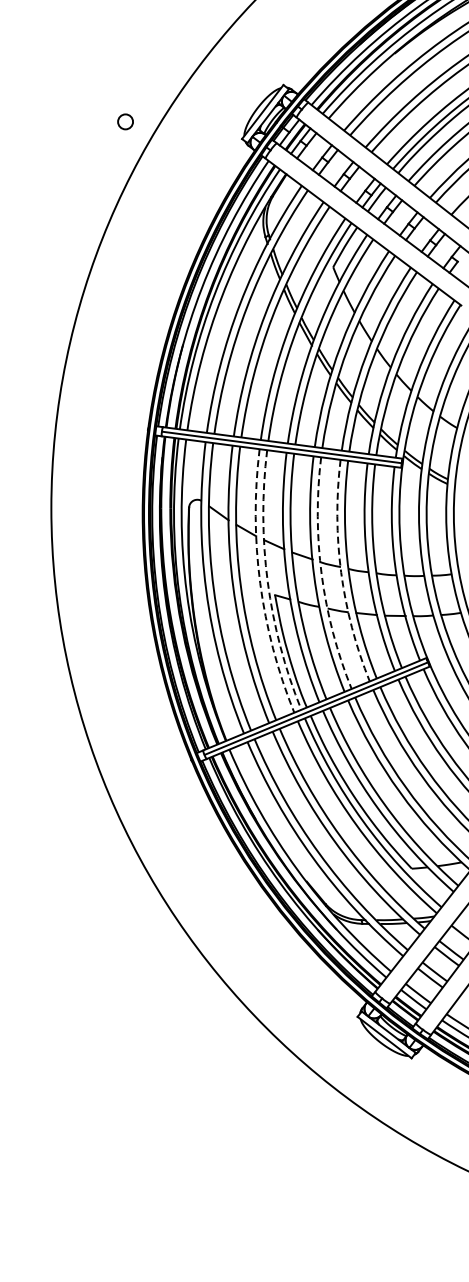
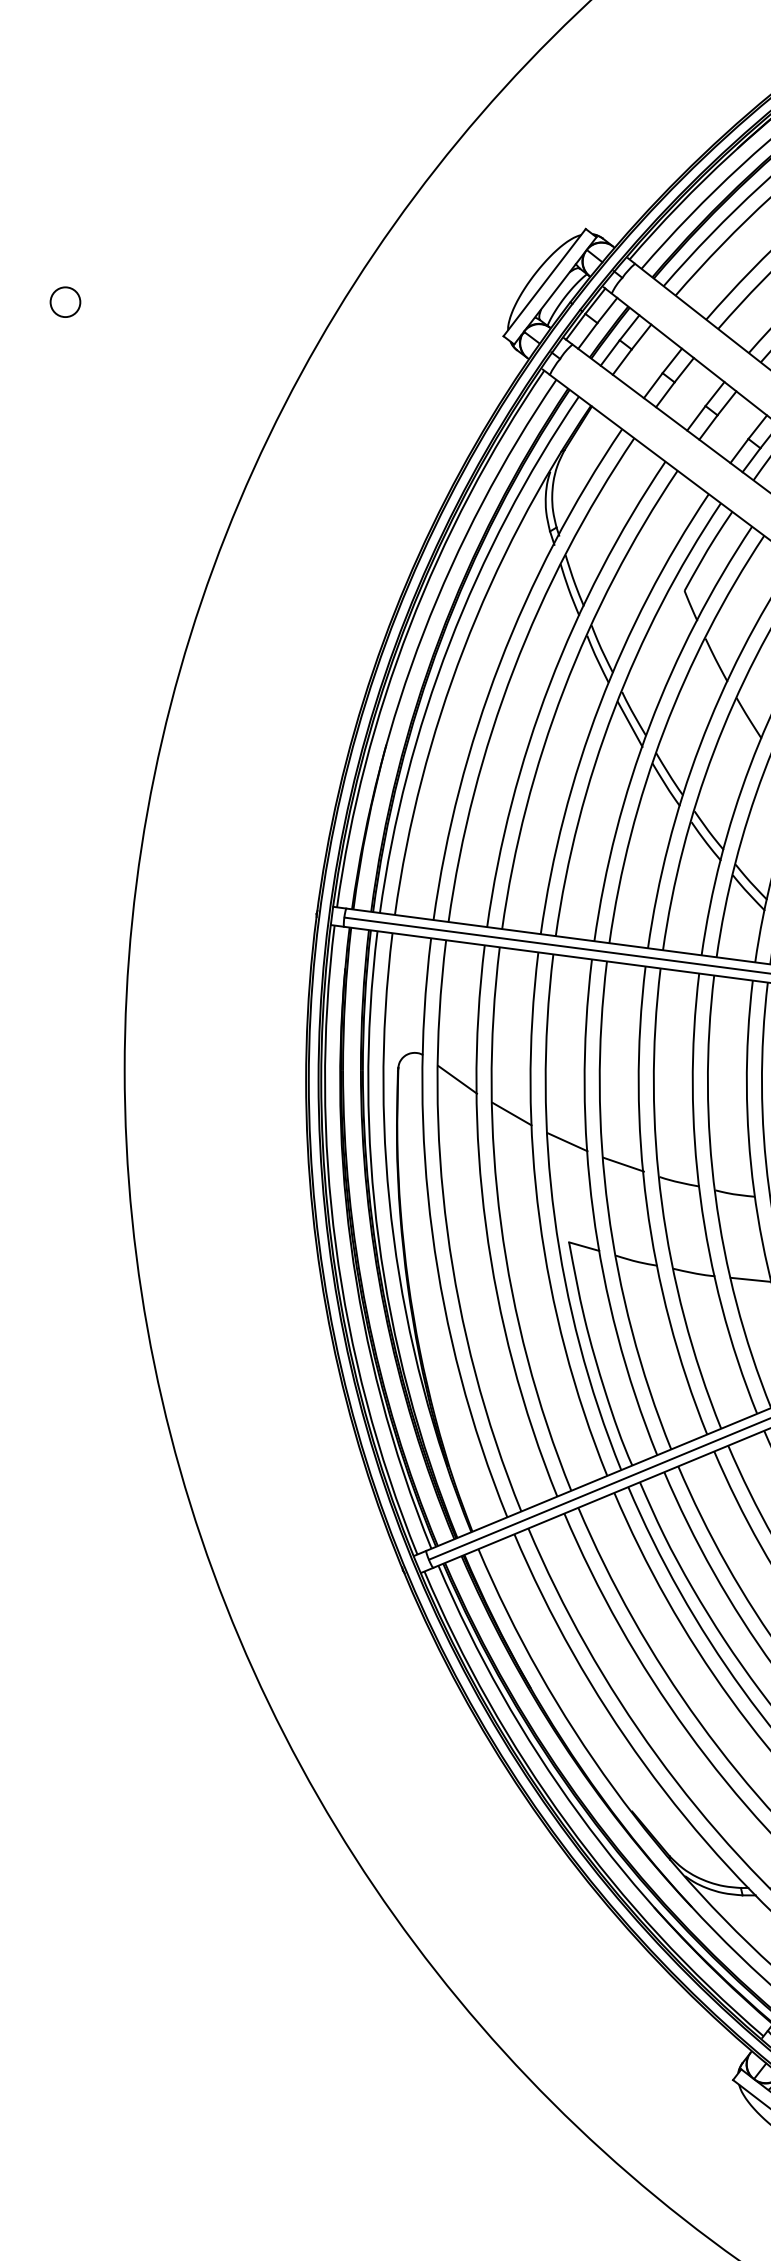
circle: (125, 121) -> (65, 301), moved
arc: (341, 572) -> (701, 1197), dashed -> solid
arc: (321, 575) -> (661, 1203), dashed -> solid
arc: (267, 582) -> (554, 1217), dashed -> solid
arc: (260, 583) -> (540, 1219), dashed -> solid

